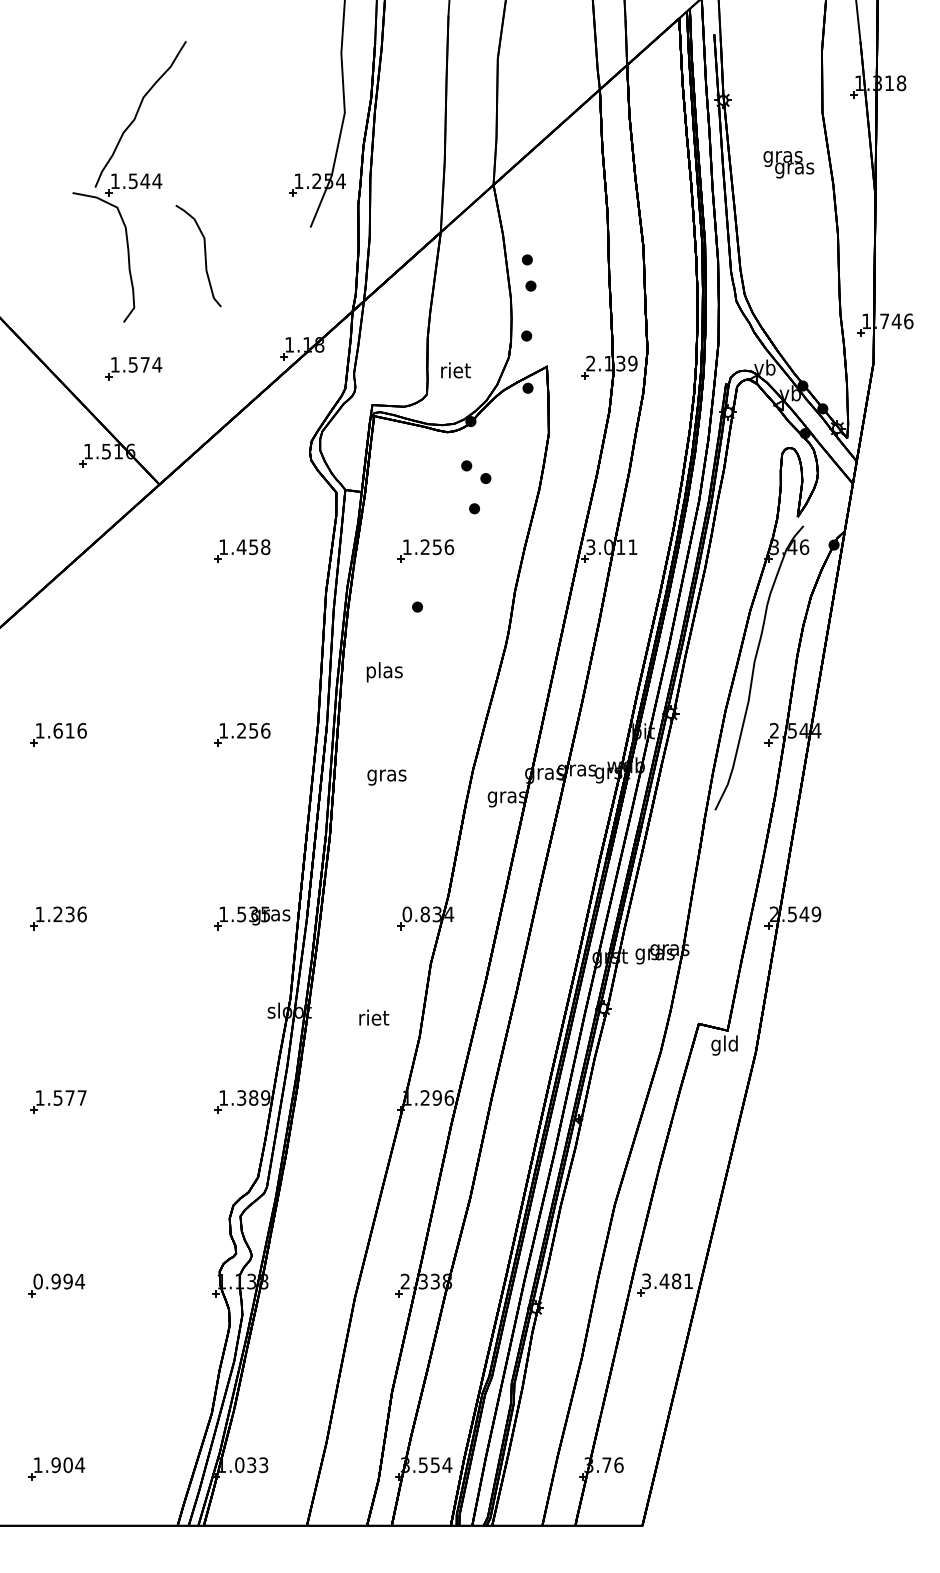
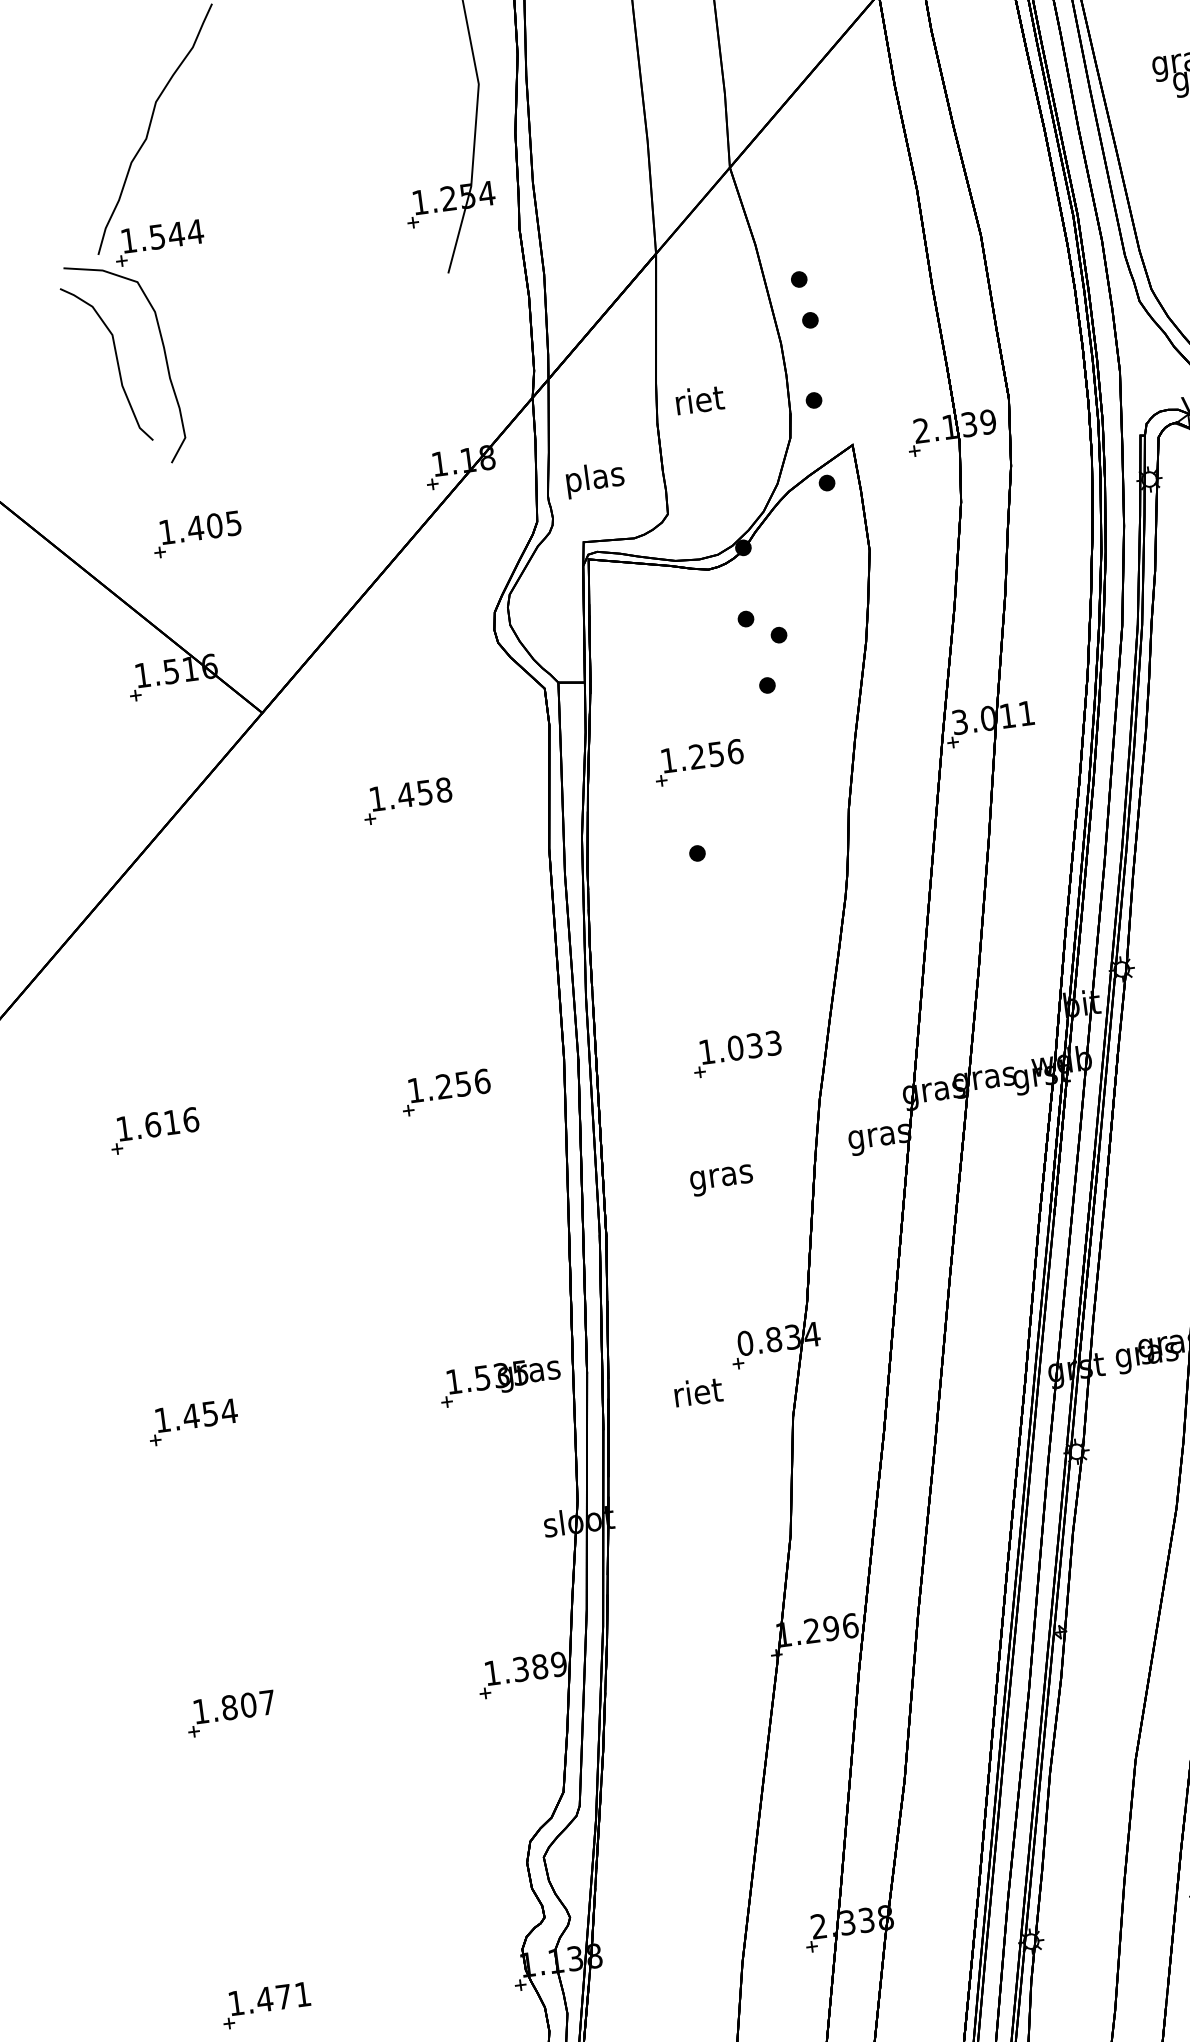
curve: (204, 255) -> (116, 362), moved
text: (145, 364) -> (215, 525), 1.574 -> 1.405
text: (455, 370) -> (699, 400), moved
text: (384, 672) -> (594, 480), moved
part: (425, 734) -> (736, 1053), added
text: (386, 777) -> (721, 1180), moved
text: (70, 914) -> (210, 1413), 1.236 -> 1.454
text: (374, 1017) -> (698, 1391), moved
text: (63, 1097) -> (238, 1705), 1.577 -> 1.807
text: (59, 1281) -> (270, 1998), 0.994 -> 1.471

